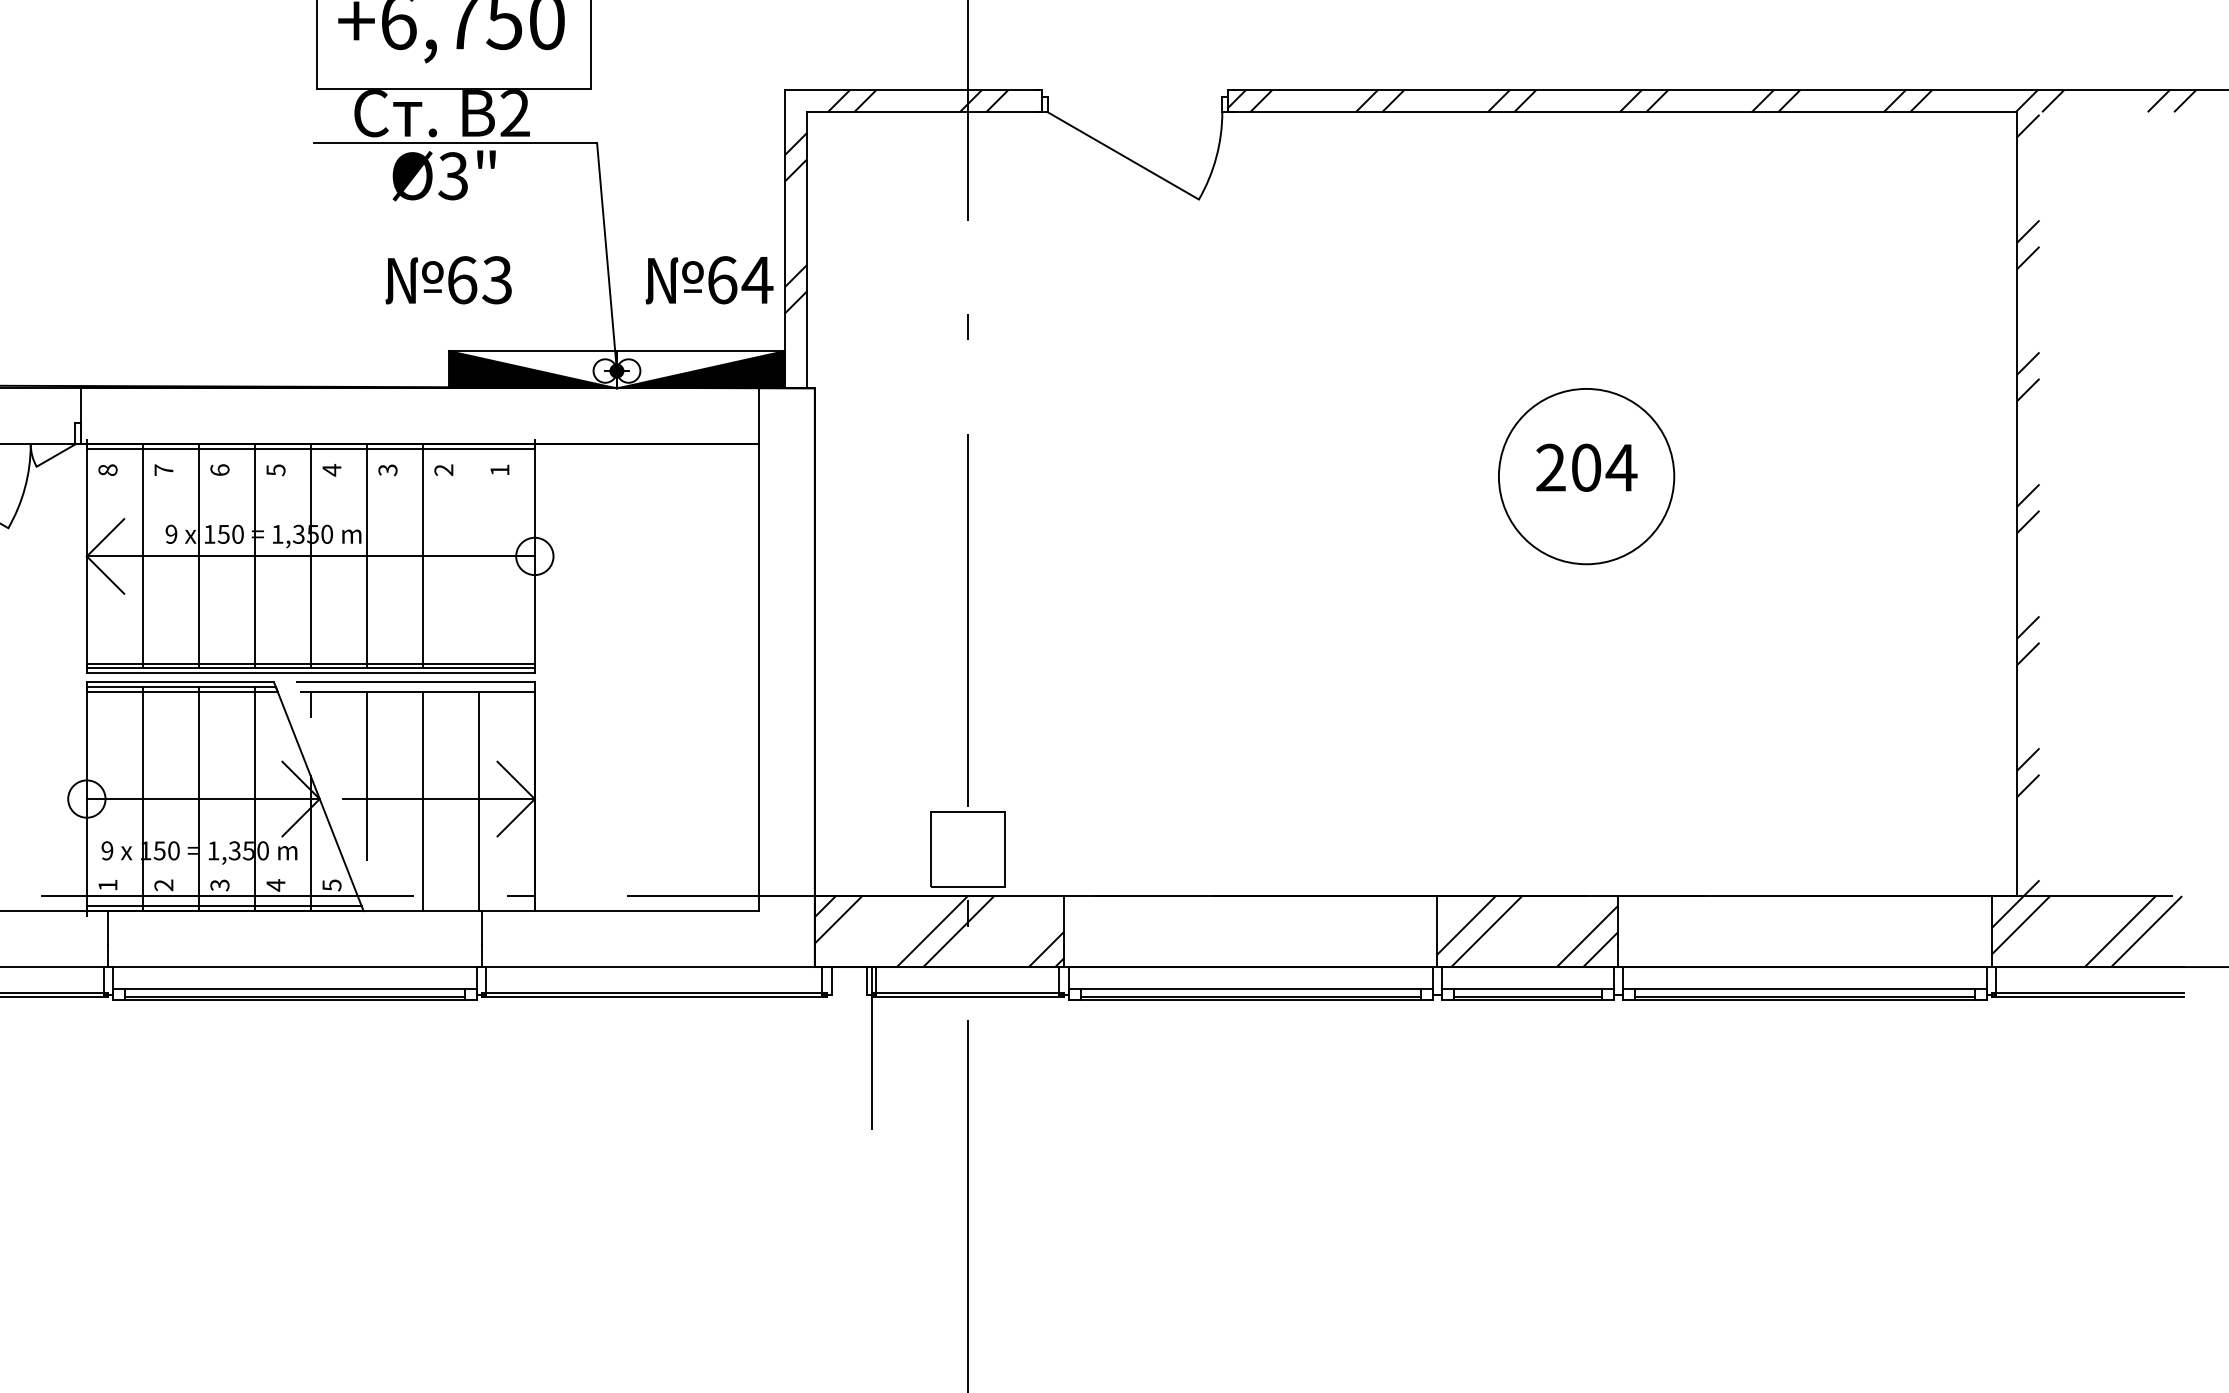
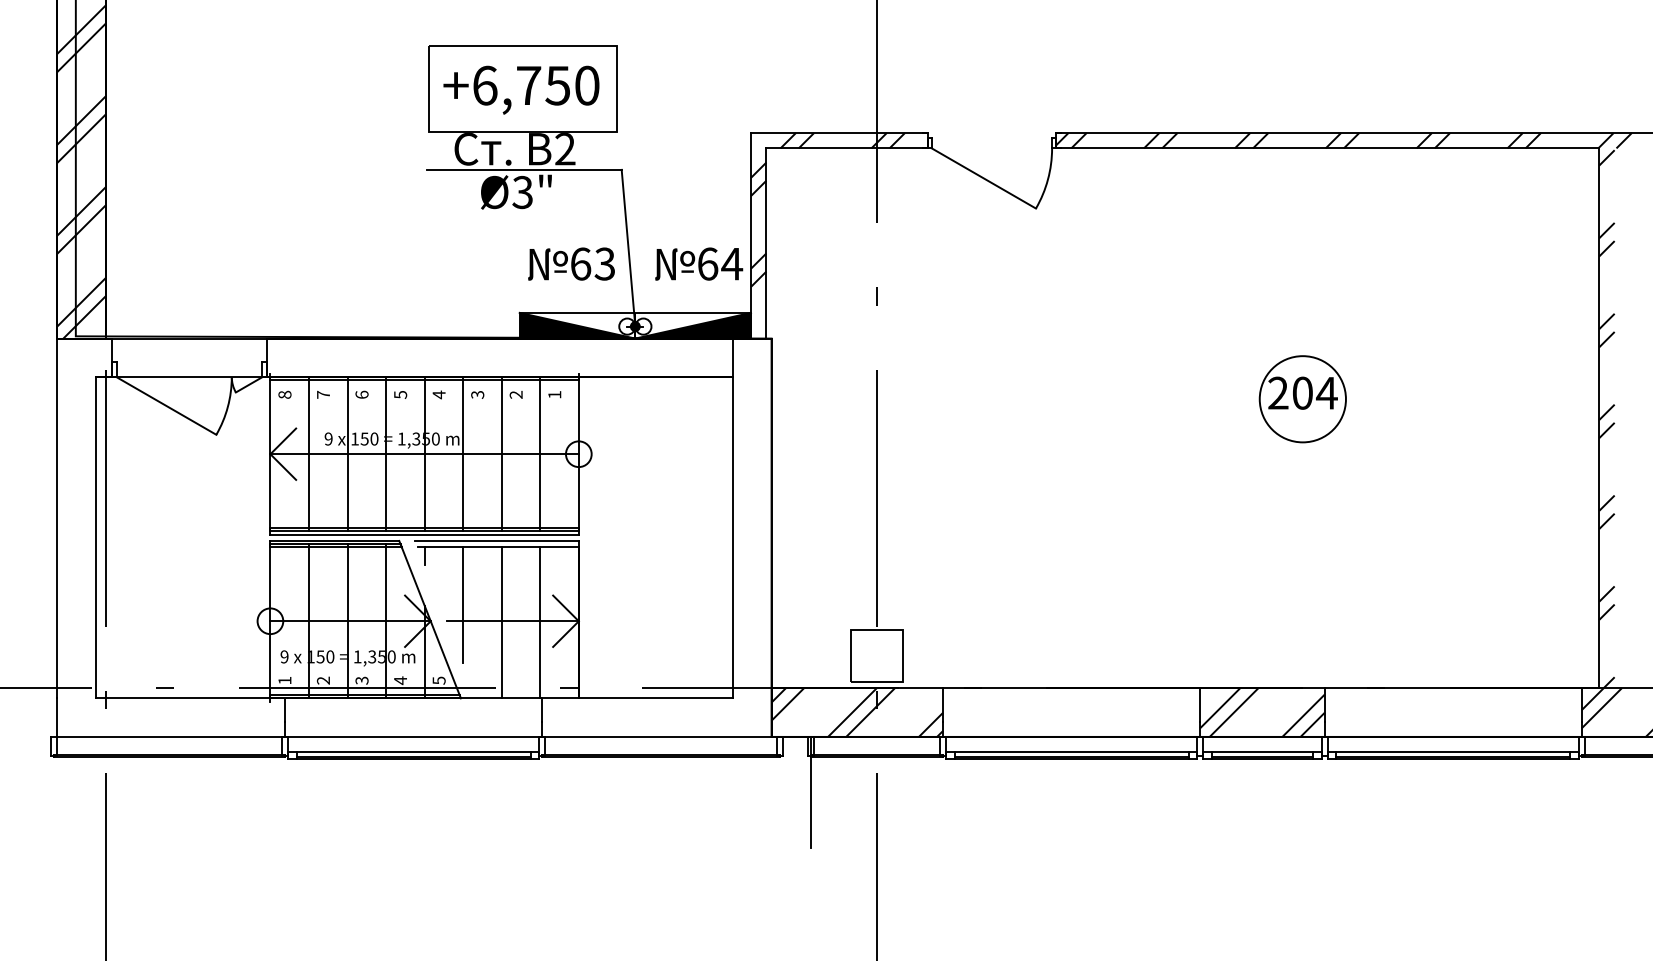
text: (448, 279) -> (571, 263), moved
circle: (1586, 476) -> (1302, 399), size x0.71
line: (479, 556) -> (540, 454), added

